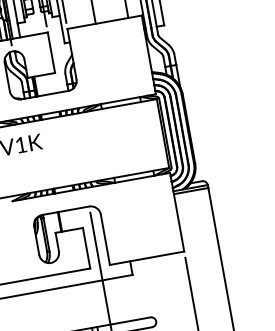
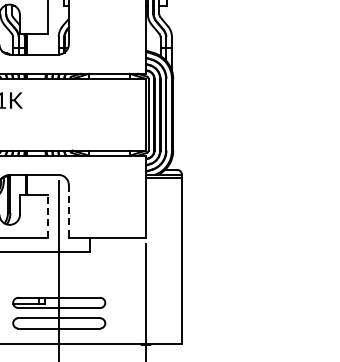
line: (105, 239) -> (68, 211), solid -> dashed
line: (86, 247) -> (48, 215), solid -> dashed

